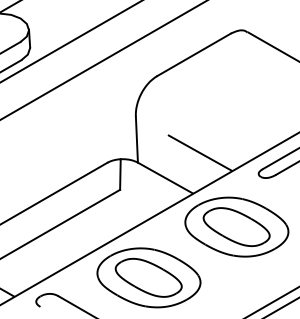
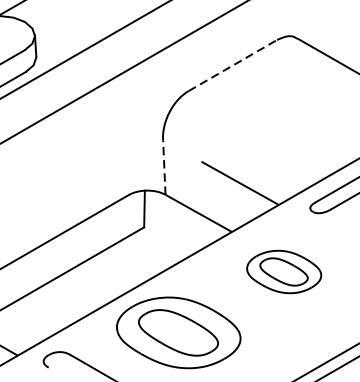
line: (194, 54) -> (233, 65), solid -> dashed
line: (136, 139) -> (163, 167), solid -> dashed
part: (236, 226) -> (283, 271), size x0.6

